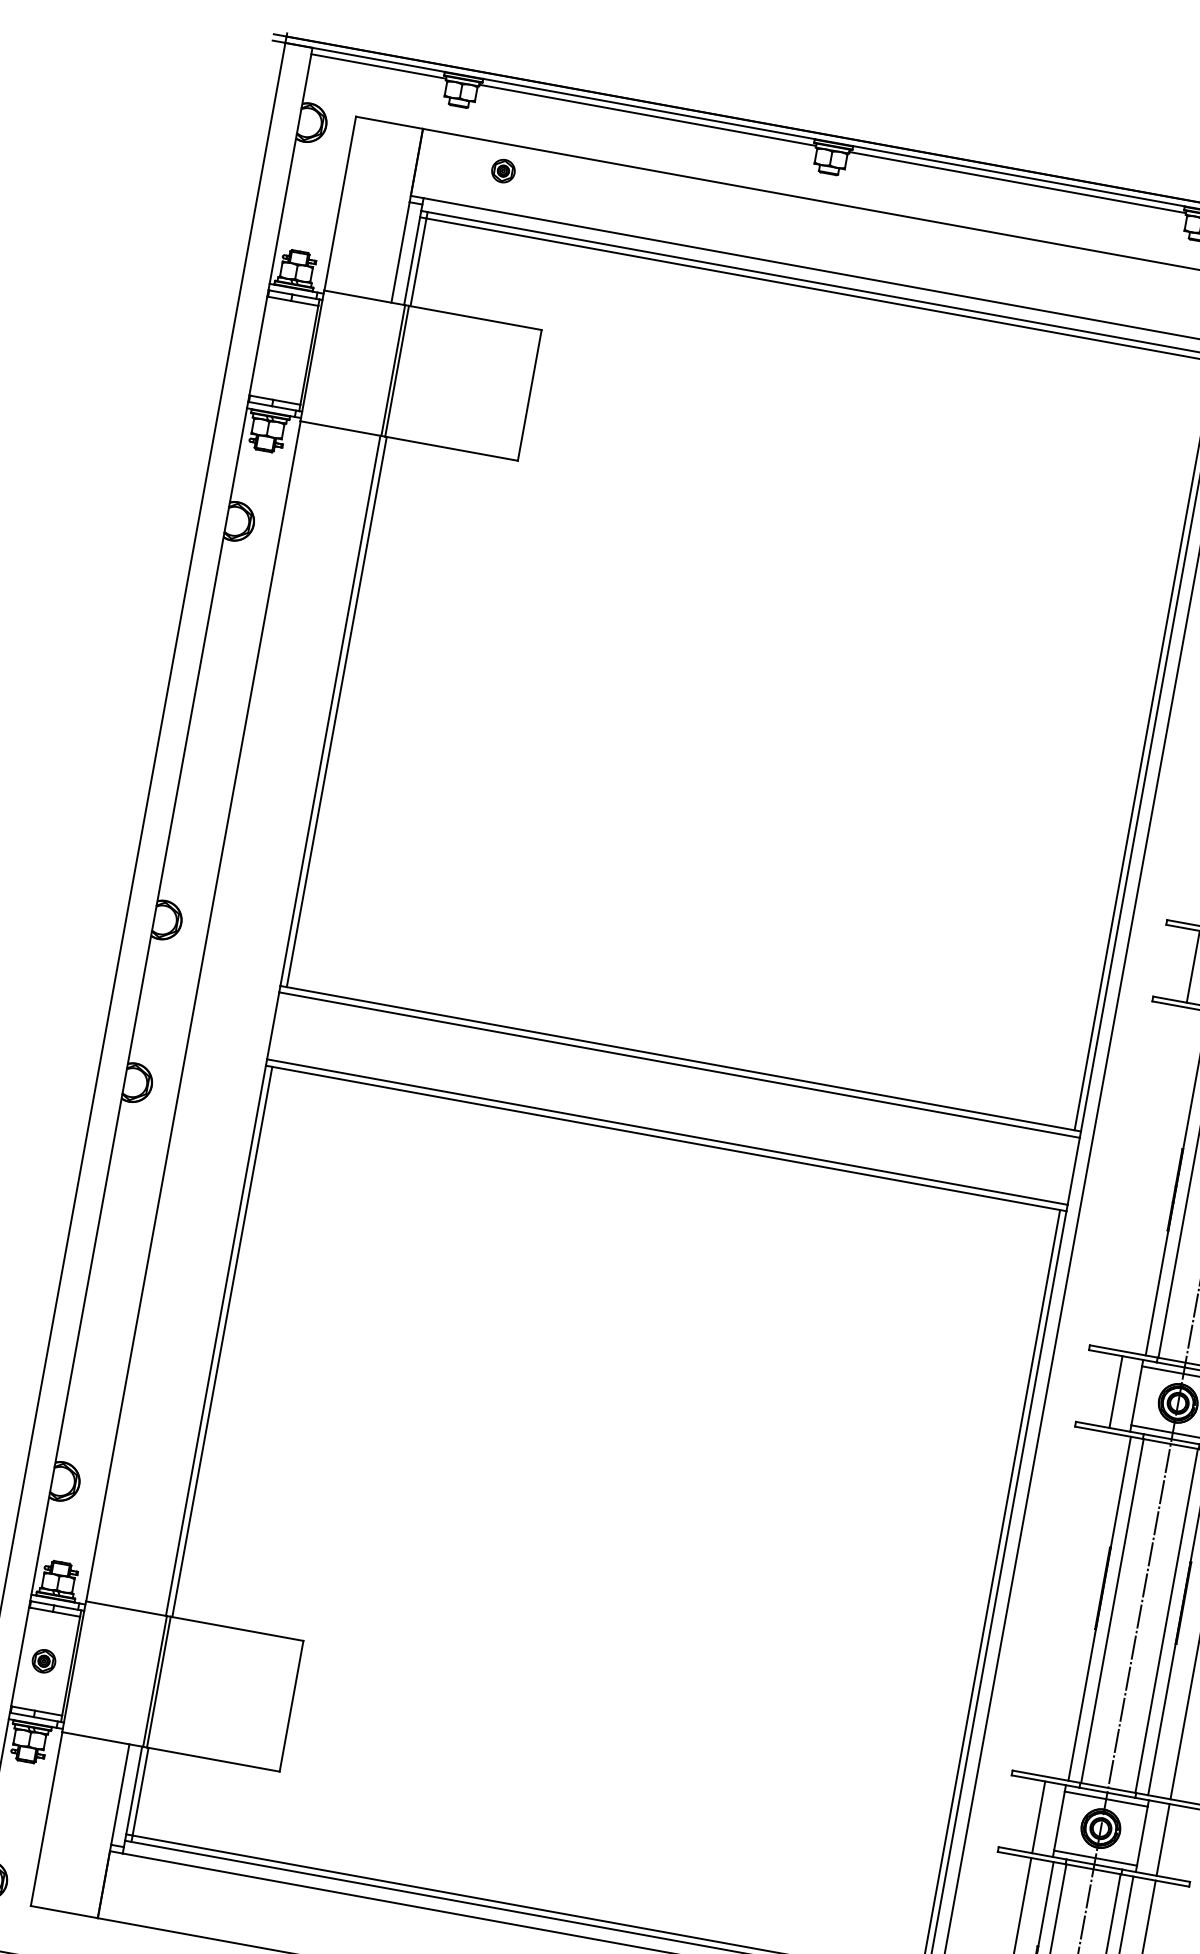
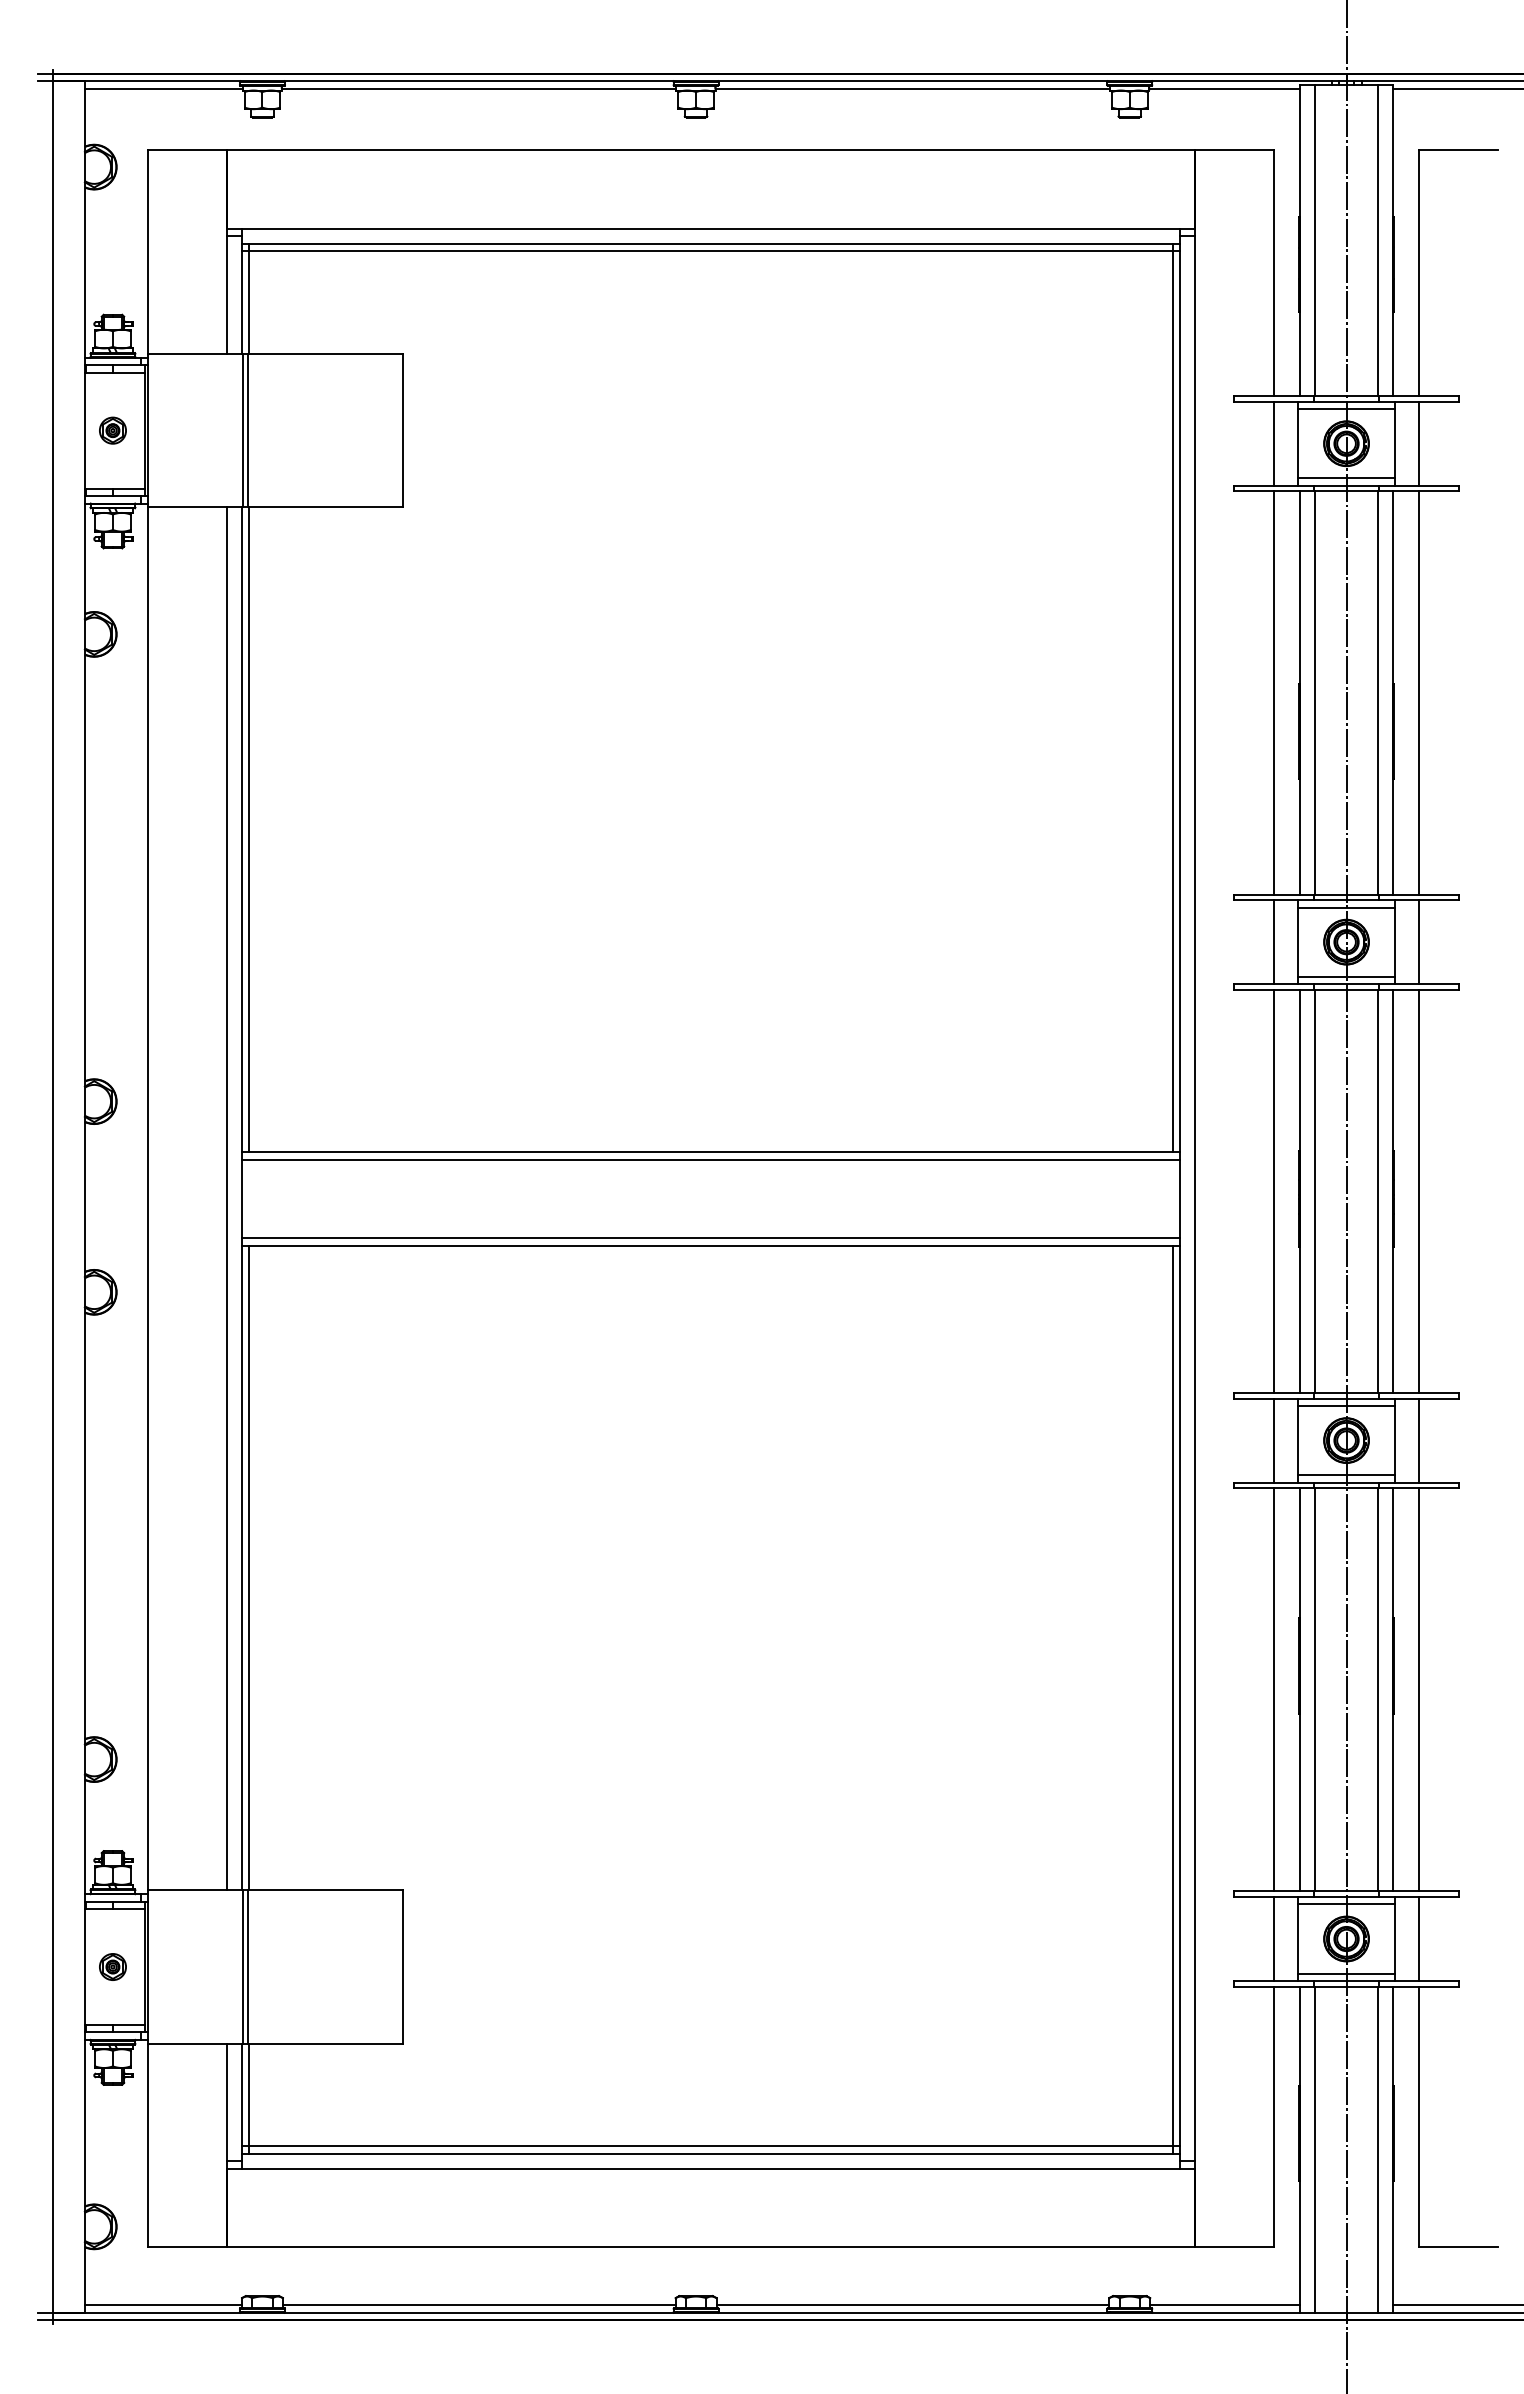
part: (503, 170) -> (112, 430), moved
line: (260, 1023) -> (226, 1198), added
line: (1154, 1178) -> (1273, 1190), added
line: (1077, 1604) -> (1273, 1689), added

